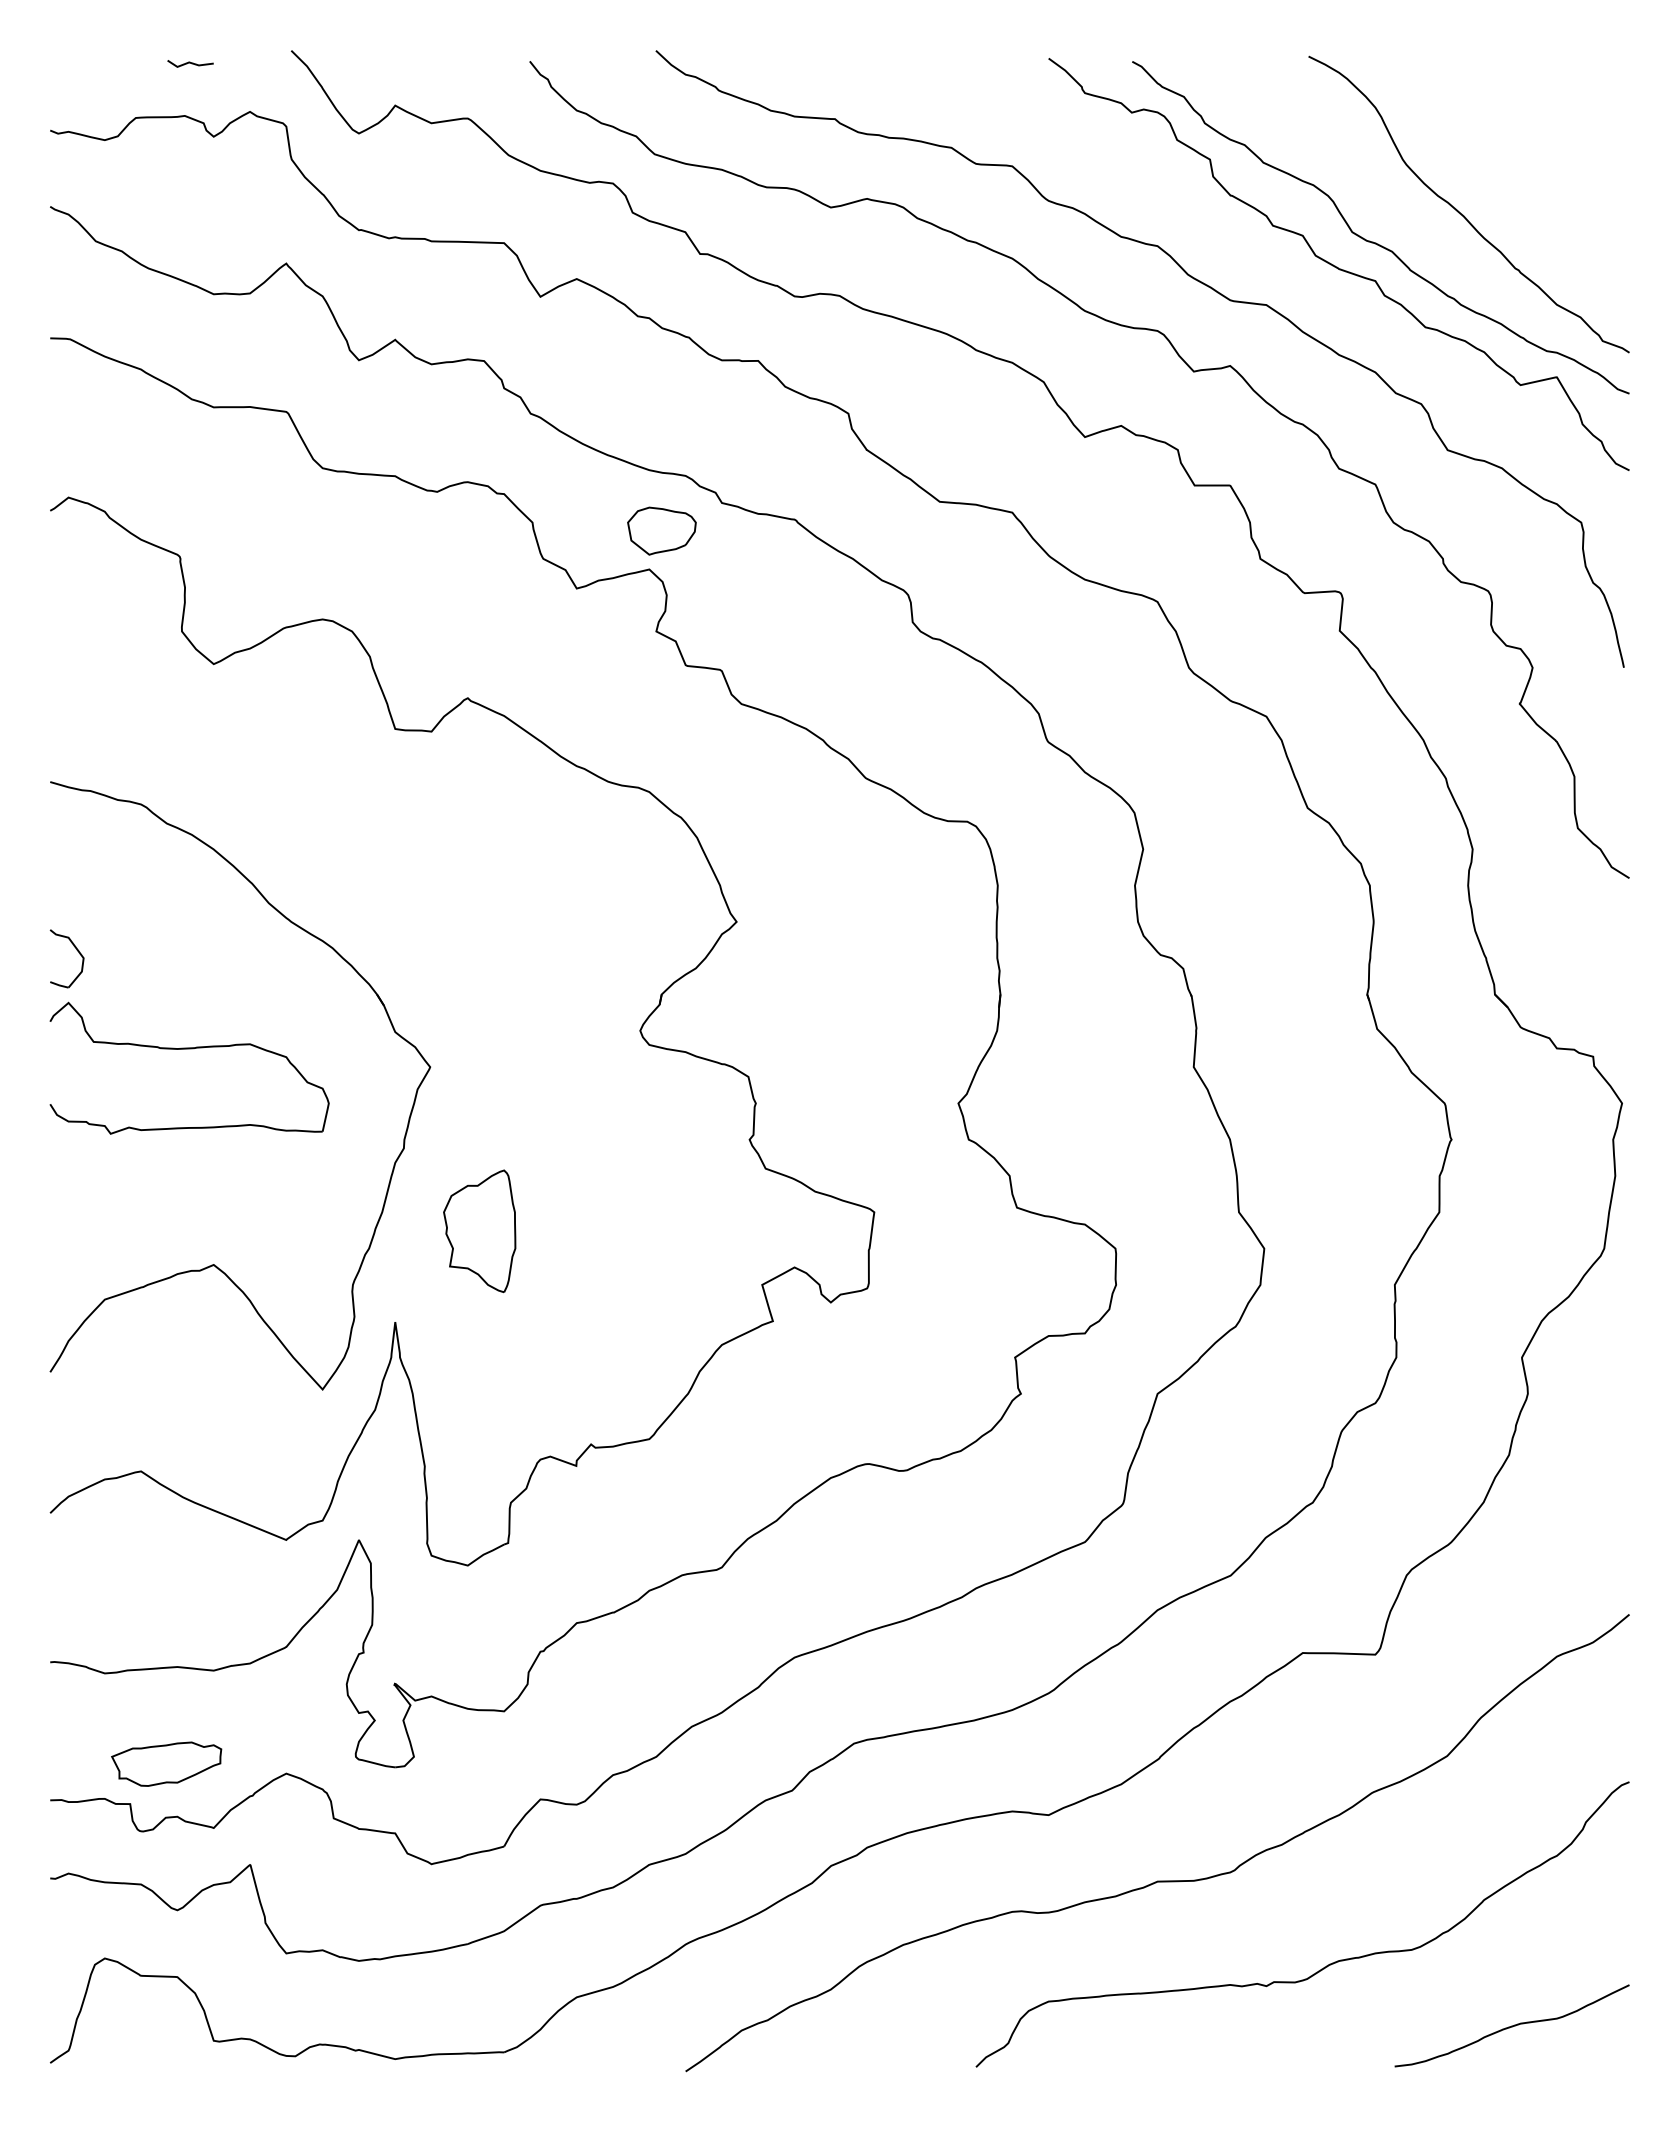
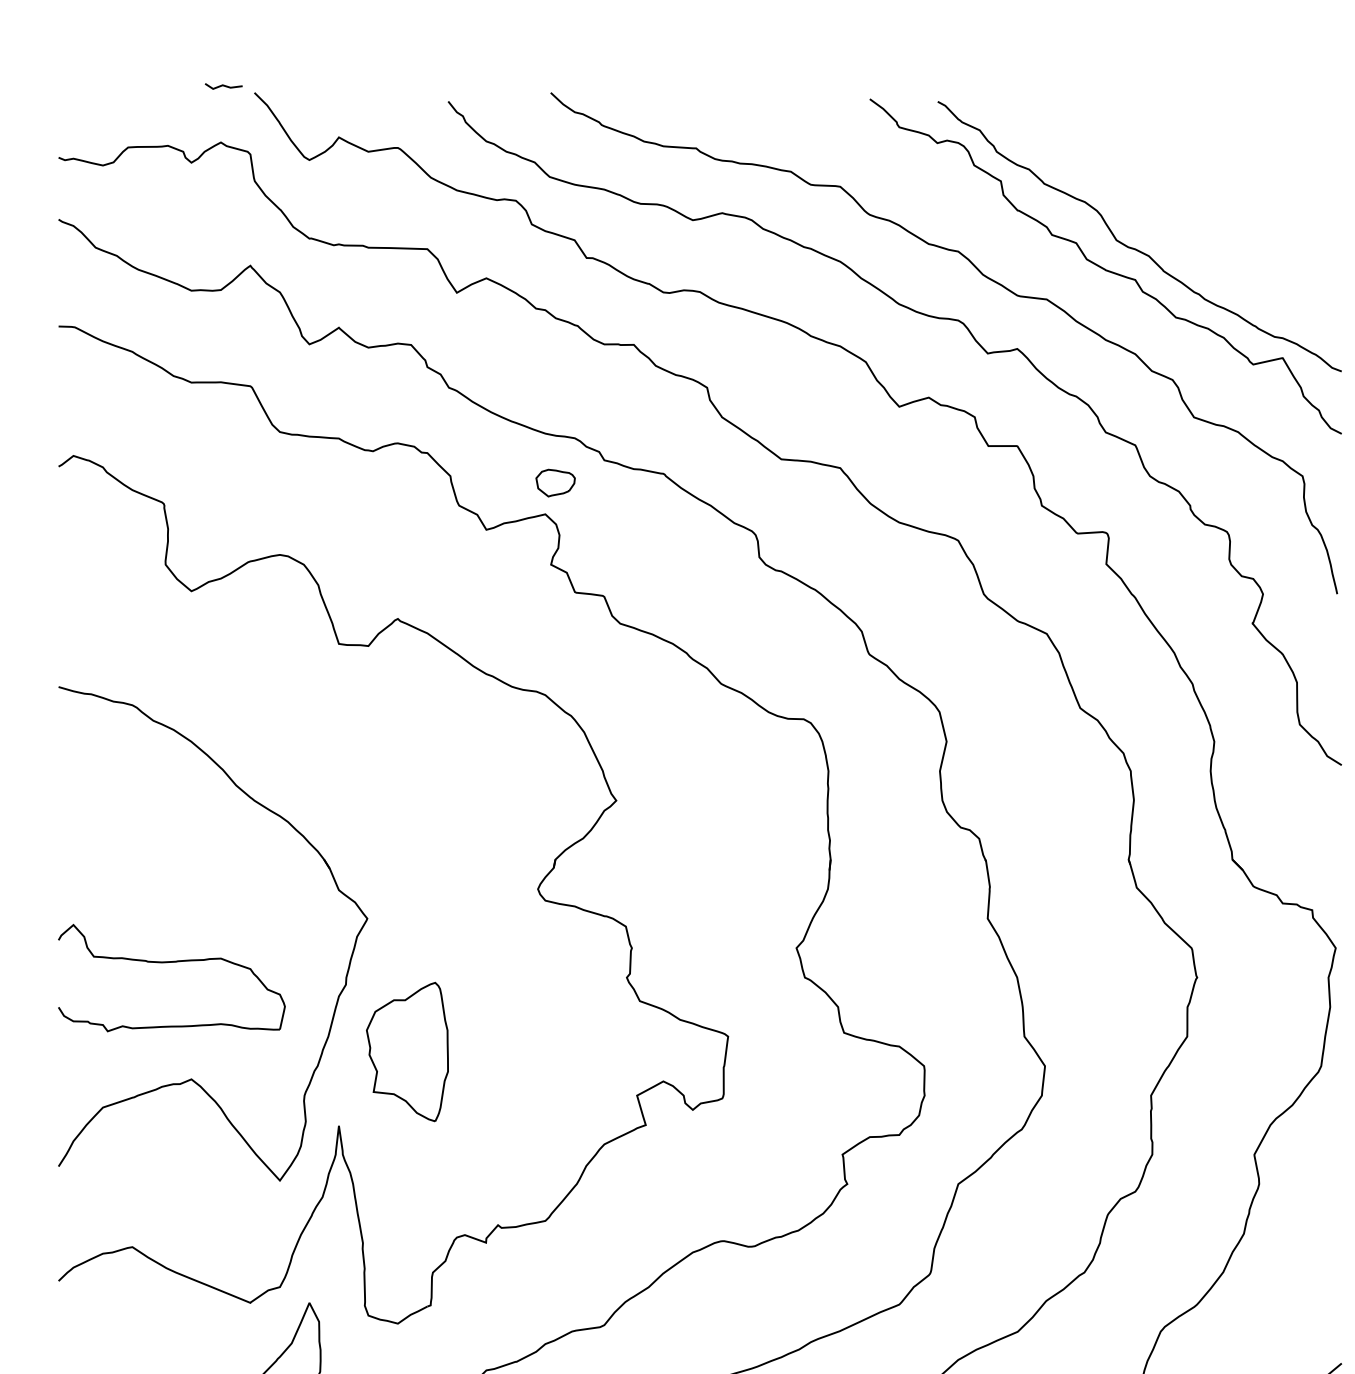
line: (190, 63) -> (223, 86), moved
curve: (1463, 214) -> (1206, 225), removed
part: (661, 530) -> (555, 482), size x0.7
part: (76, 950) -> (79, 823), removed
part: (189, 1049) -> (171, 962), moved
part: (479, 1231) -> (407, 1052), size x1.4

